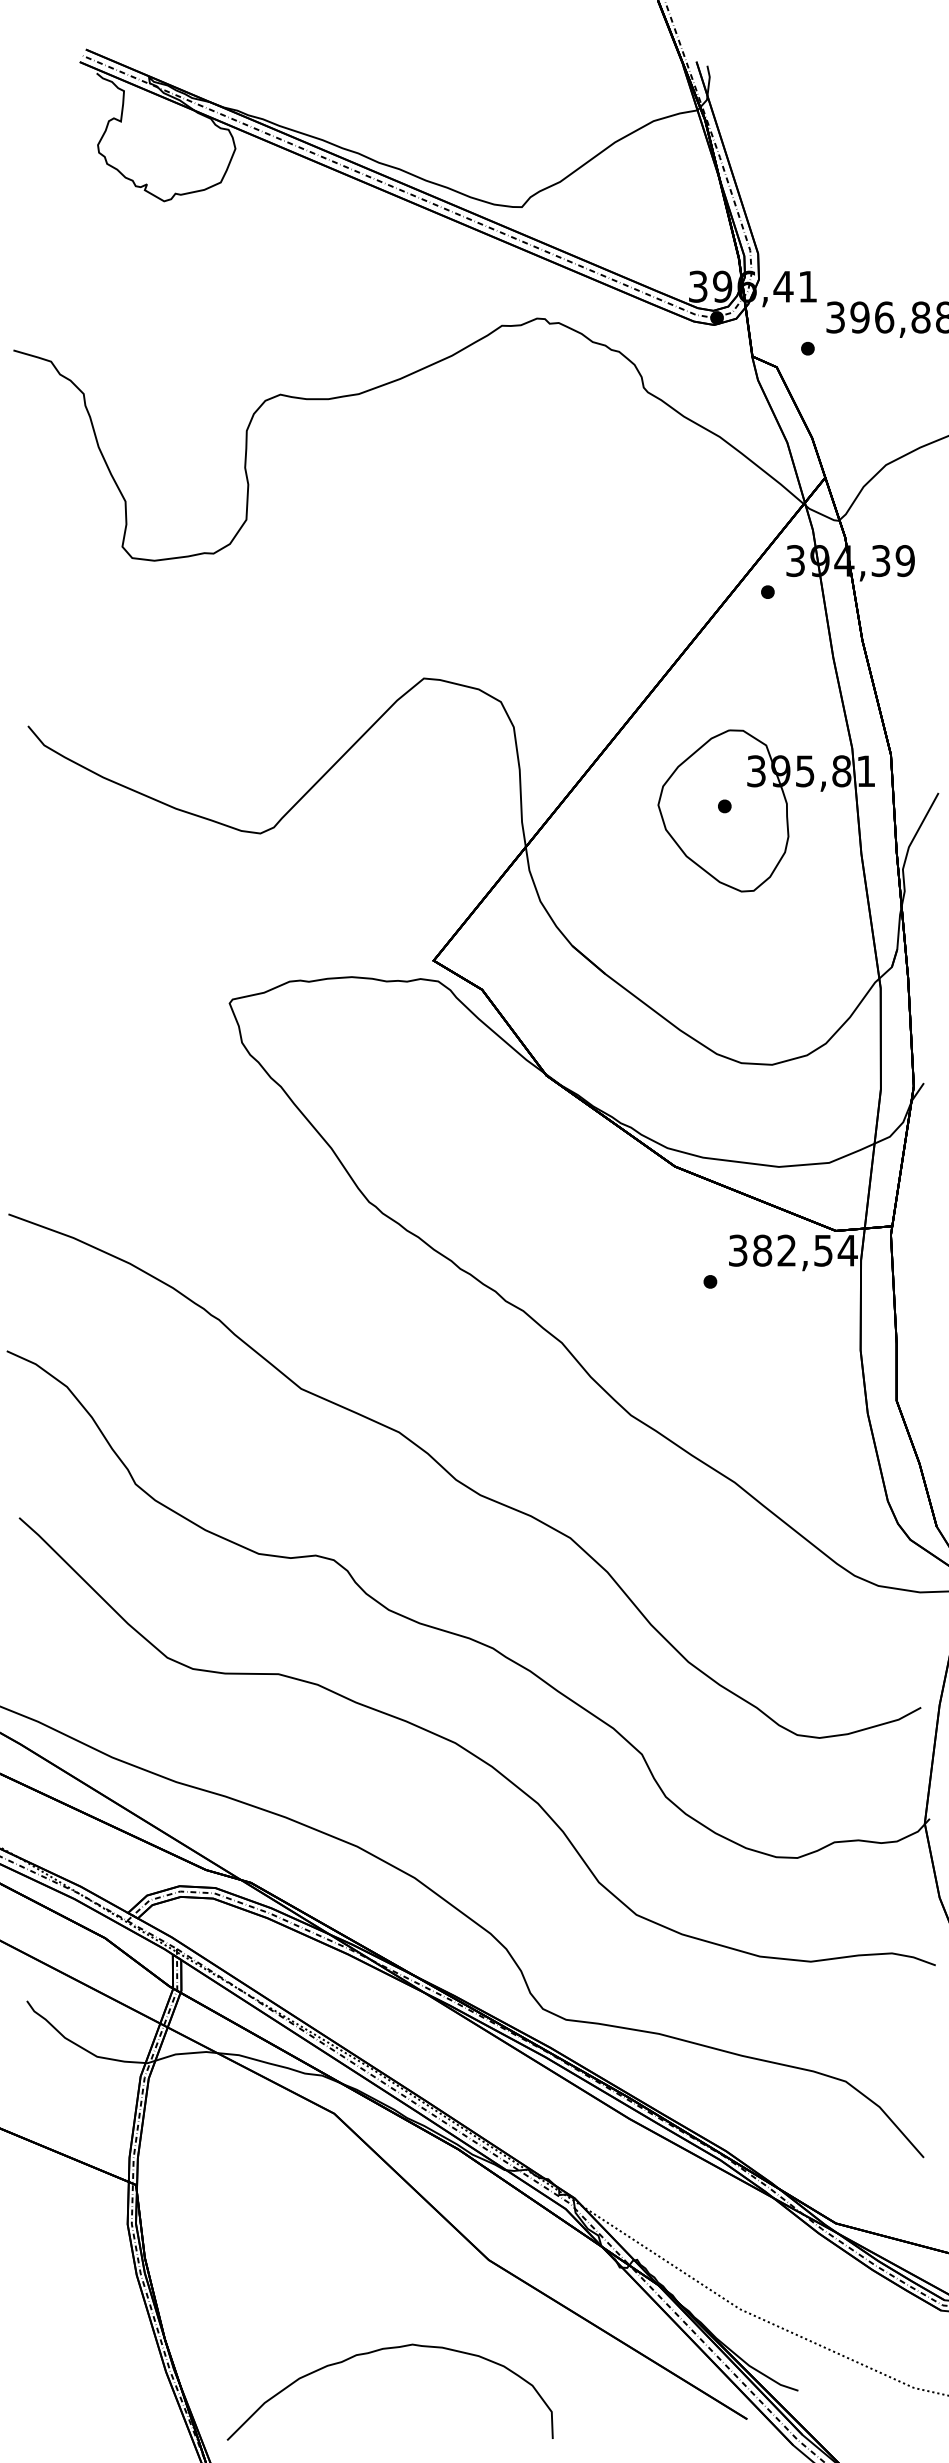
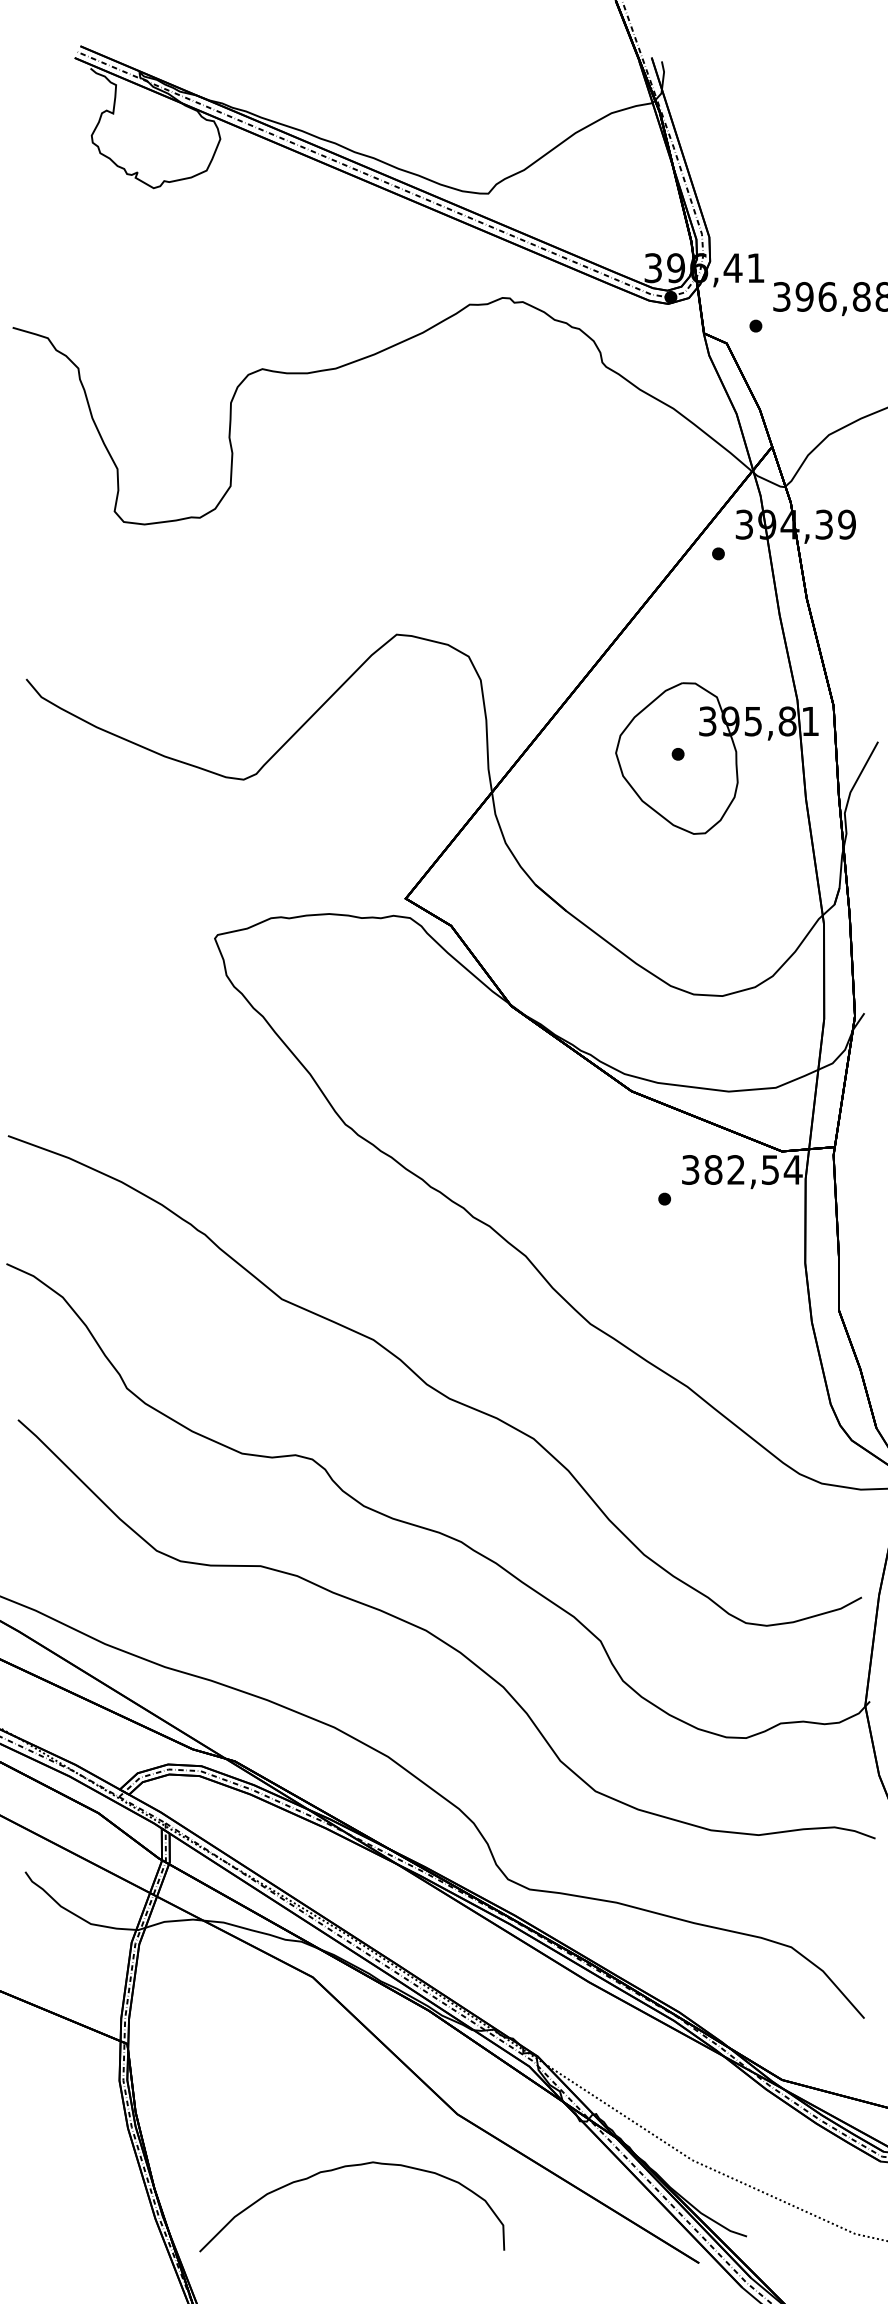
curve: (379, 2351) -> (342, 2168), moved

